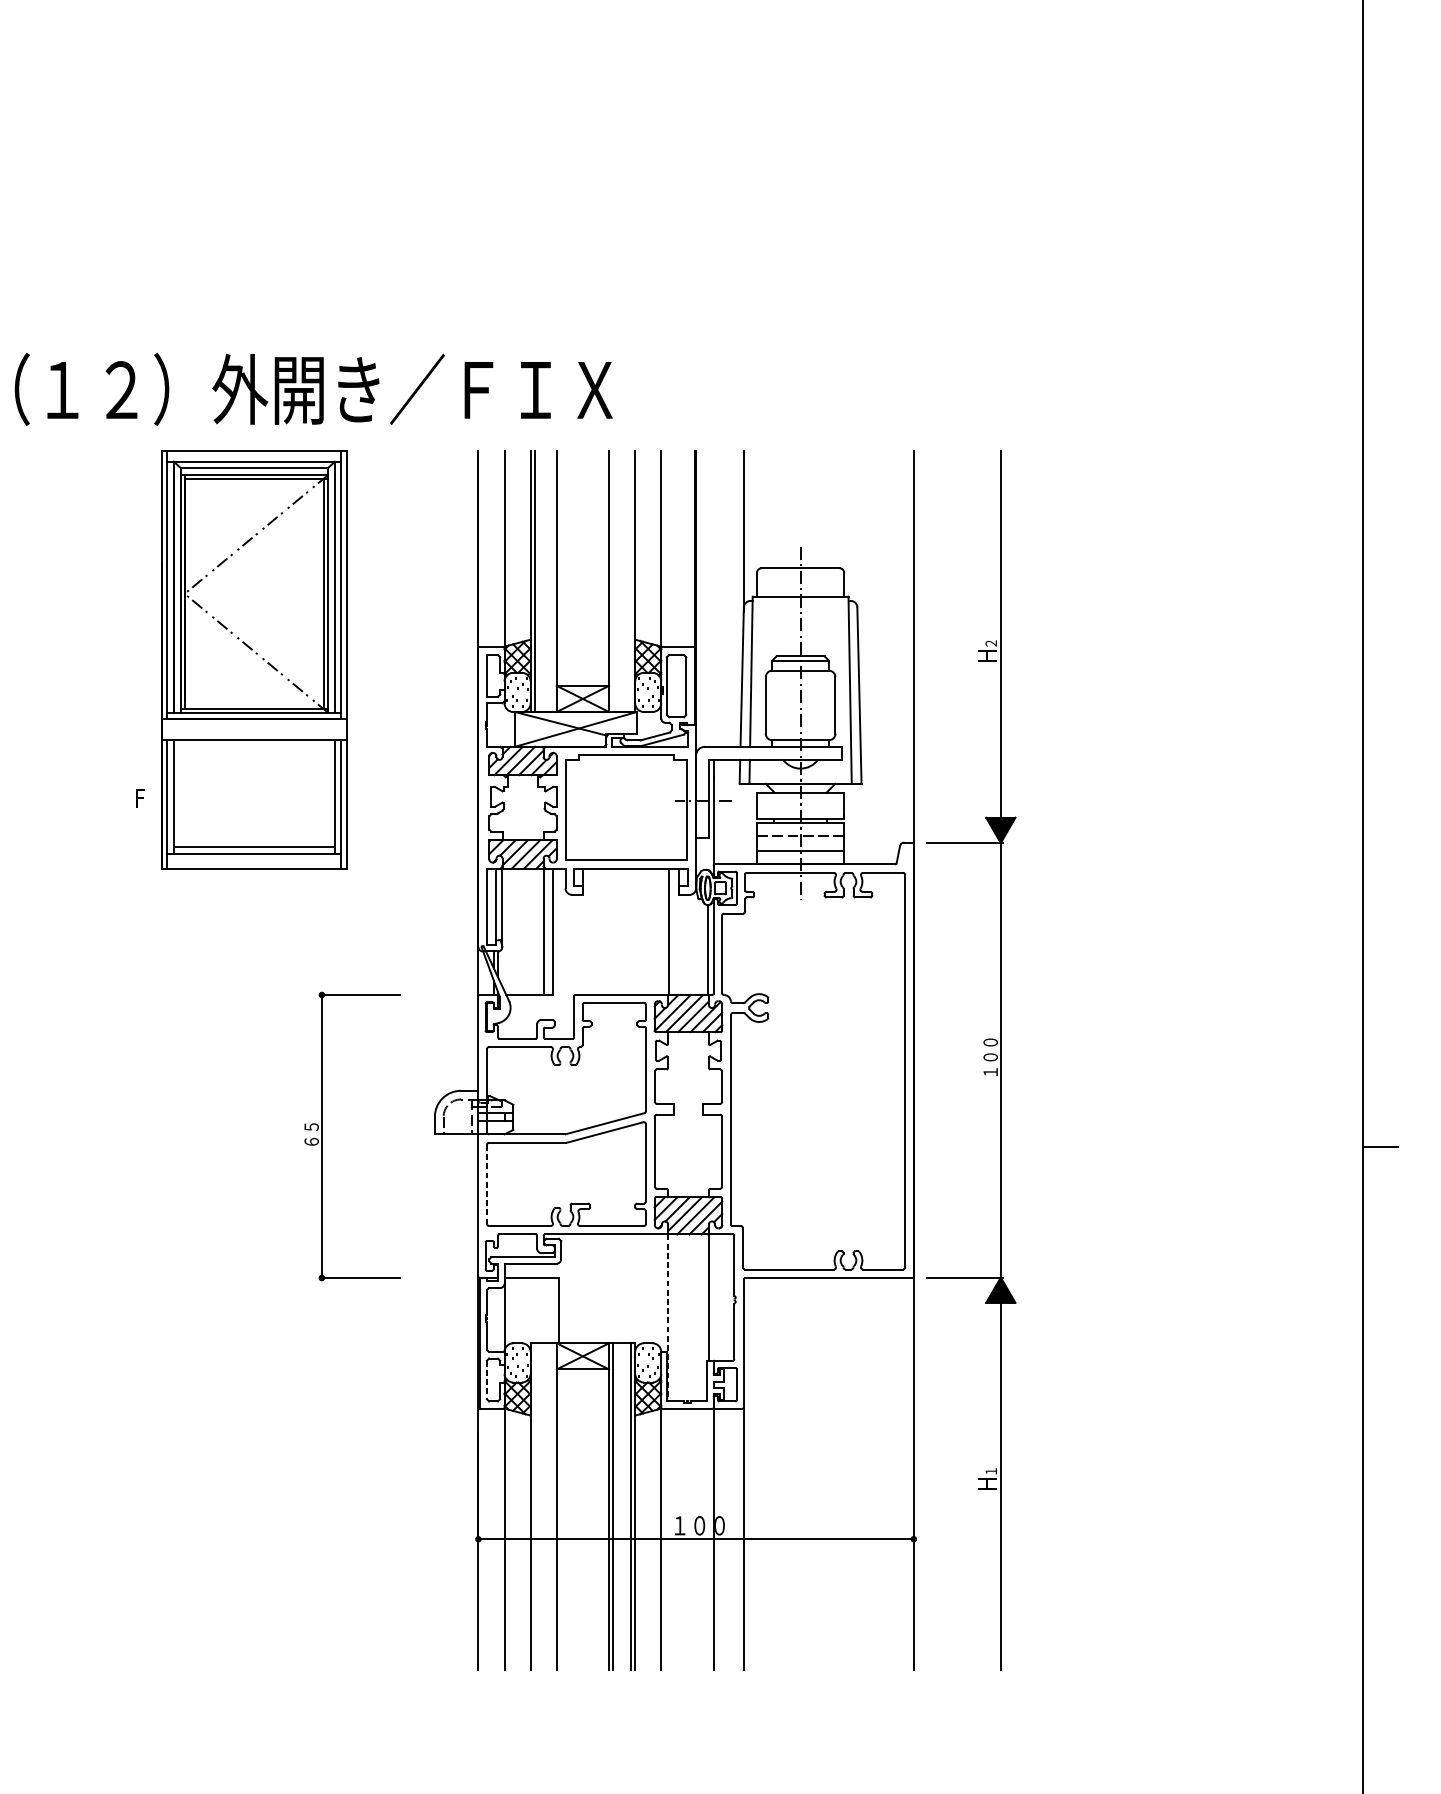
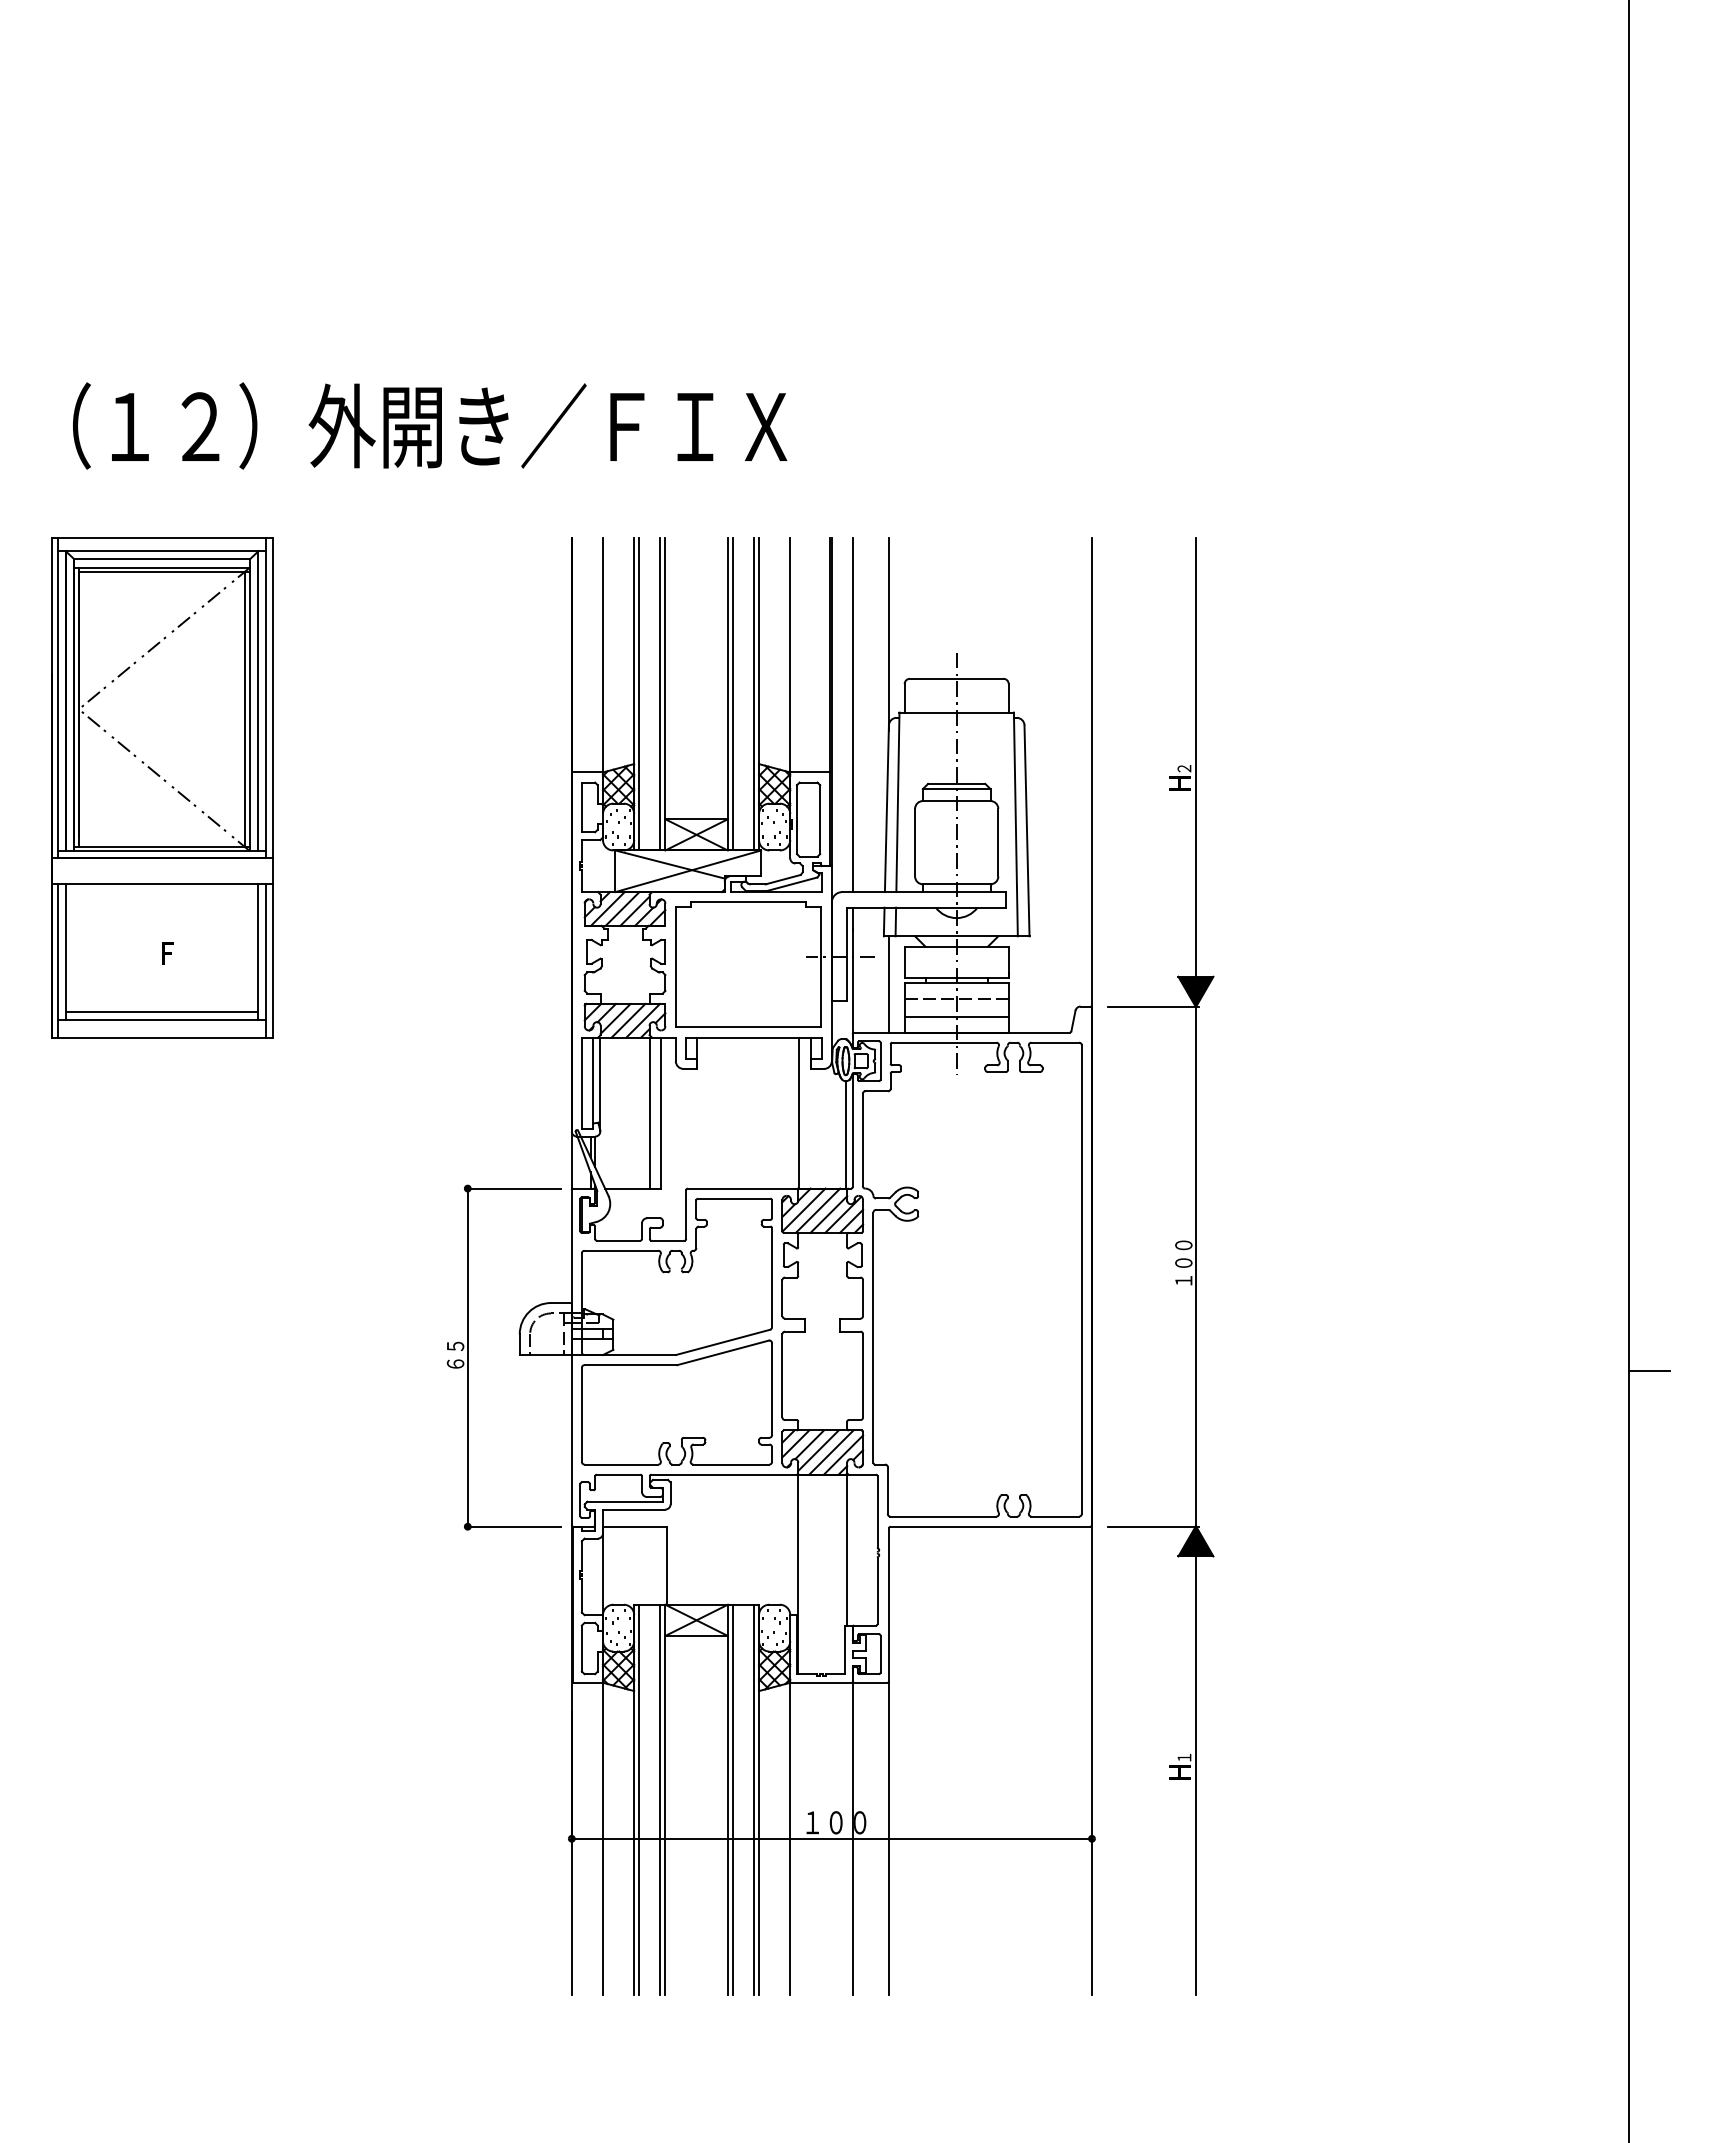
text: (314, 388) -> (430, 425), moved
line: (552, 581) -> (660, 694), added
line: (613, 581) -> (733, 694), added
line: (630, 581) -> (753, 694), added
line: (713, 599) -> (852, 715), added
part: (254, 659) -> (162, 787), moved
line: (744, 824) -> (889, 984), added
part: (322, 1136) -> (468, 1357), moved
line: (486, 1184) -> (581, 1415), dashed -> solid
line: (668, 1318) -> (798, 1574), dashed -> solid
line: (486, 1380) -> (581, 1649), dashed -> solid
line: (535, 1506) -> (639, 1799), added
line: (552, 1506) -> (660, 1799), added

